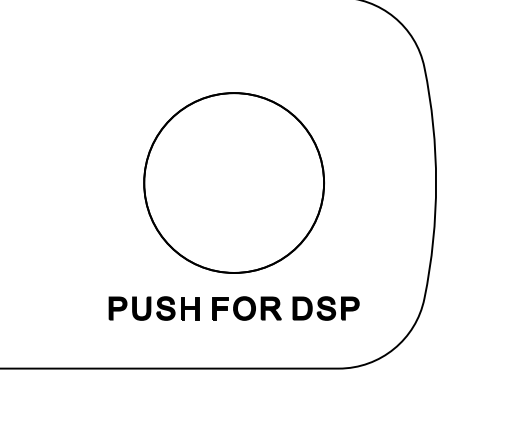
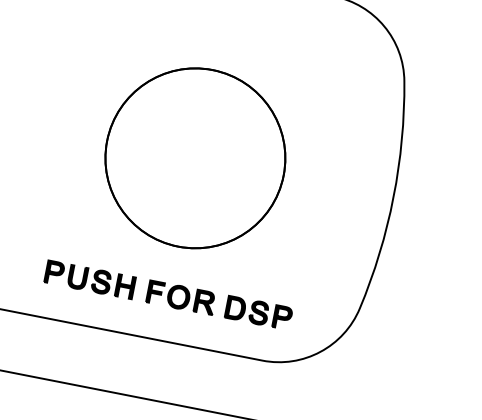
part: (233, 308) -> (167, 295), moved

